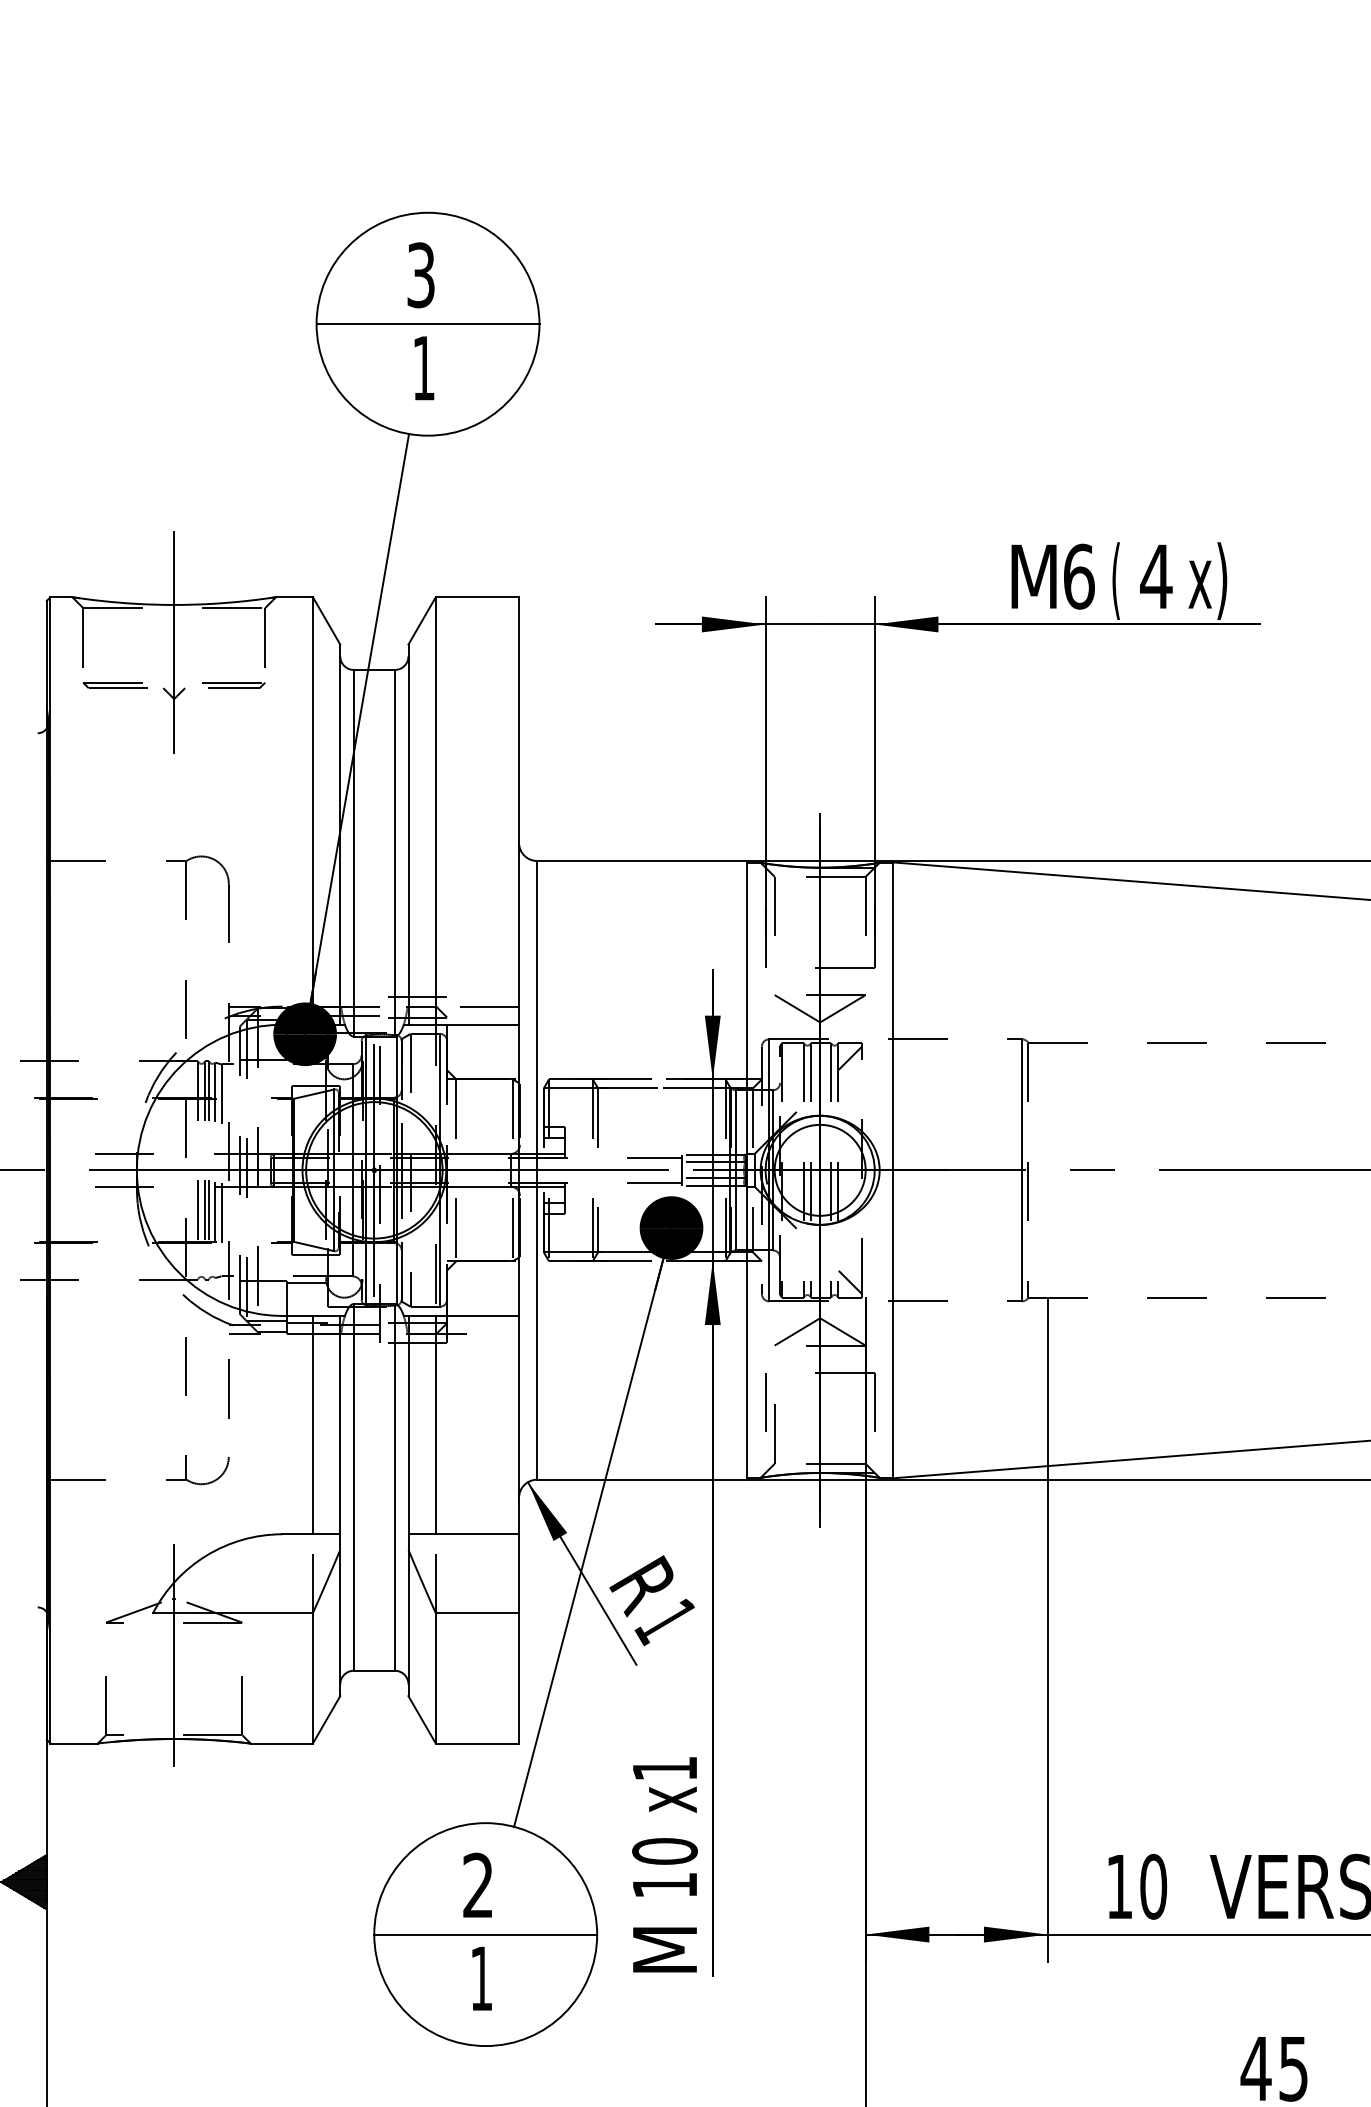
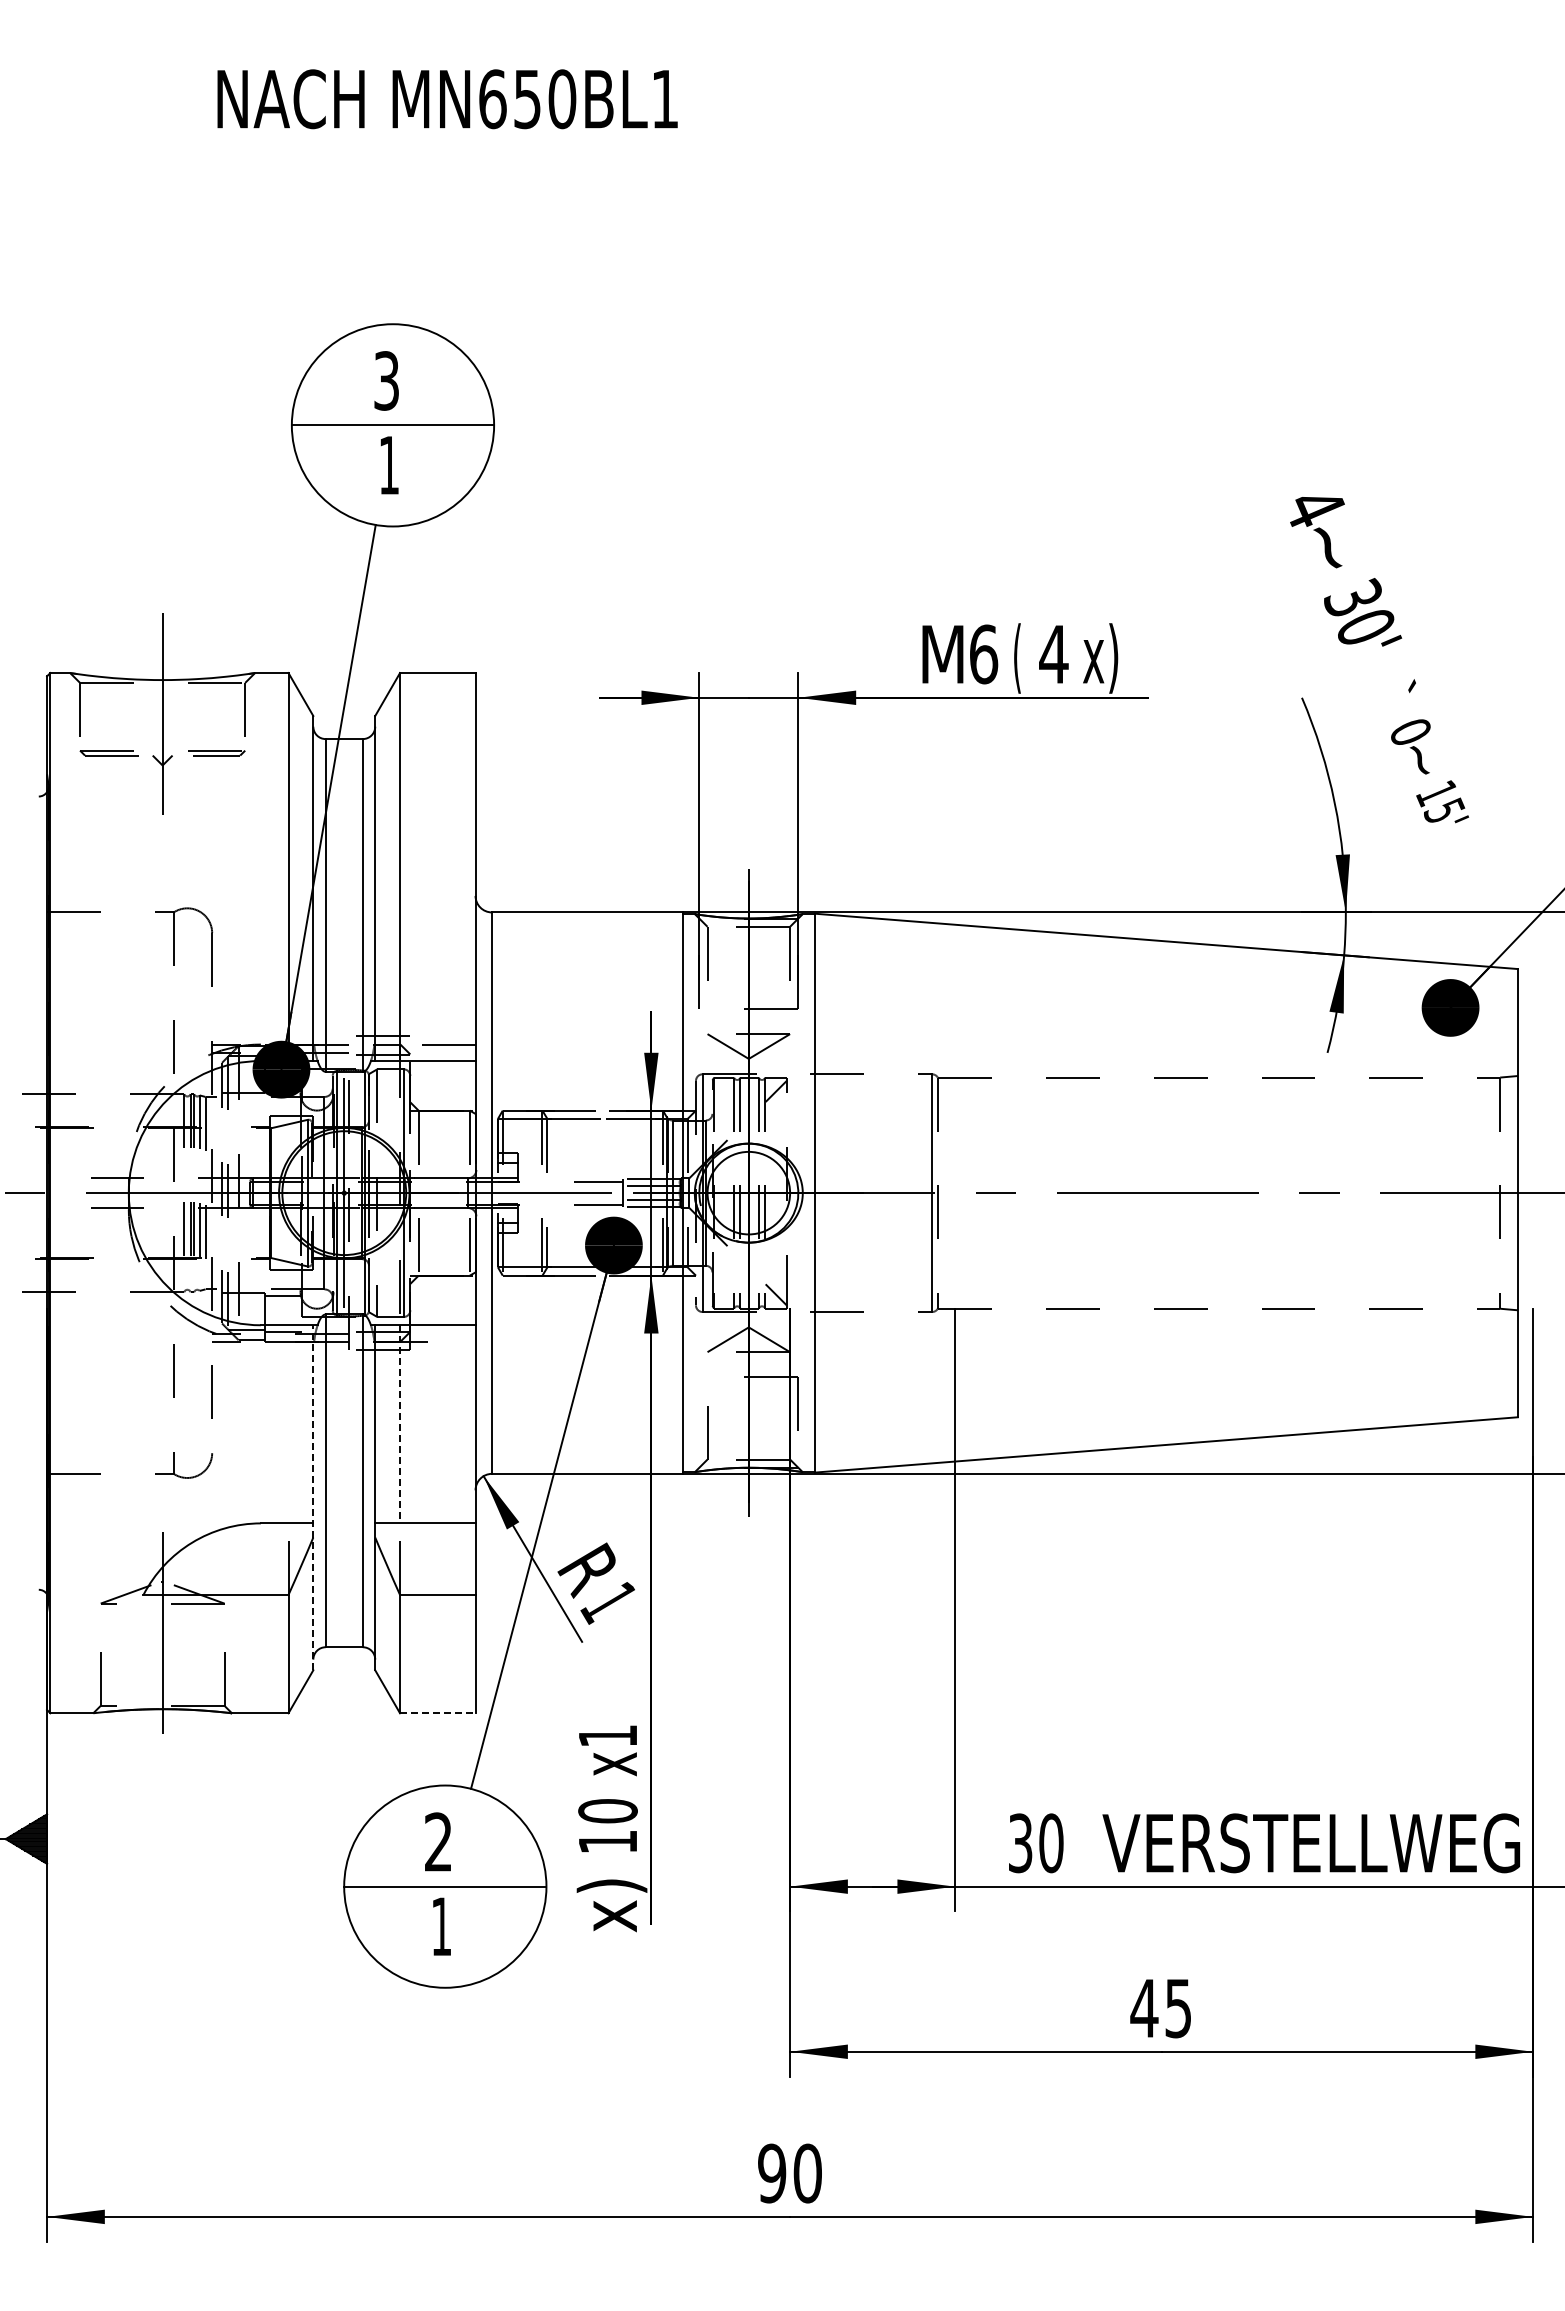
line: (764, 1402) -> (698, 1403), removed
line: (312, 1425) -> (288, 1424), removed
line: (436, 1425) -> (400, 1424), solid -> dashed
line: (340, 1505) -> (313, 1497), solid -> dashed
line: (477, 1743) -> (437, 1713), solid -> dashed
text: (1119, 1887) -> (1020, 1843), 10 -> 30
text: (668, 1955) -> (611, 1905), M -> x)

